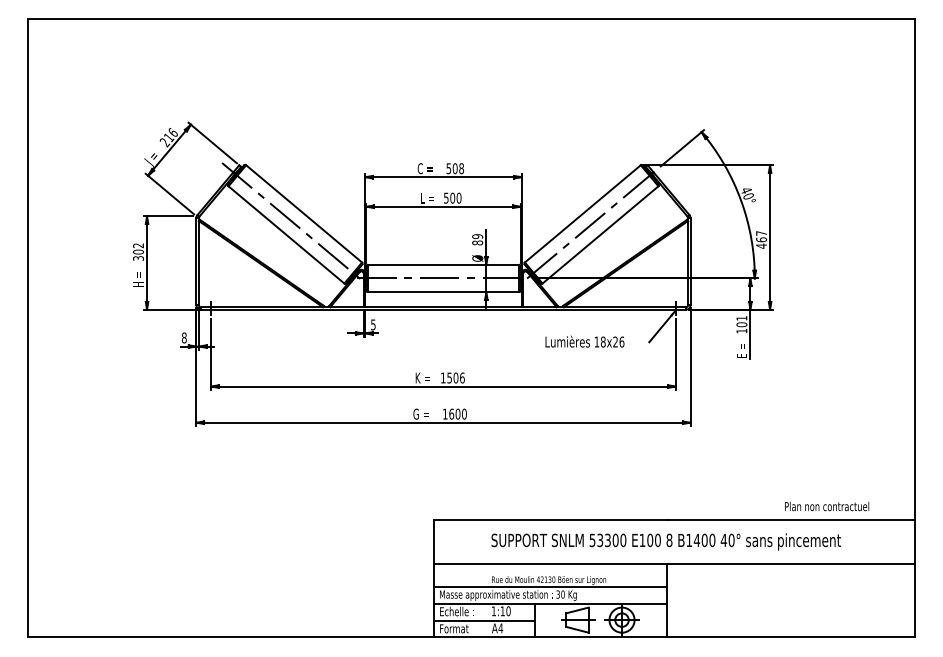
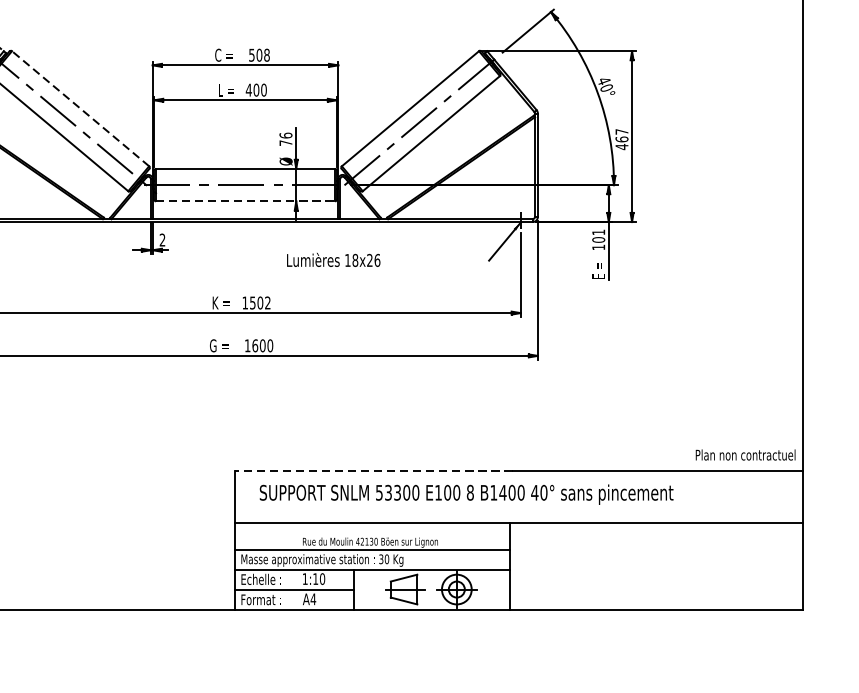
text: (445, 197) -> (247, 89), 500 -> 400
line: (304, 213) -> (81, 108), solid -> dashed
text: (477, 239) -> (285, 139), 89 -> 76
line: (443, 292) -> (245, 201), solid -> dashed
text: (373, 324) -> (162, 239), 5 -> 2
text: (584, 341) -> (333, 259), moved
text: (462, 377) -> (268, 302), 1506 -> 1502
text: (827, 506) -> (746, 455), moved
line: (551, 520) -> (373, 471), solid -> dashed
text: (666, 541) -> (466, 494), moved

